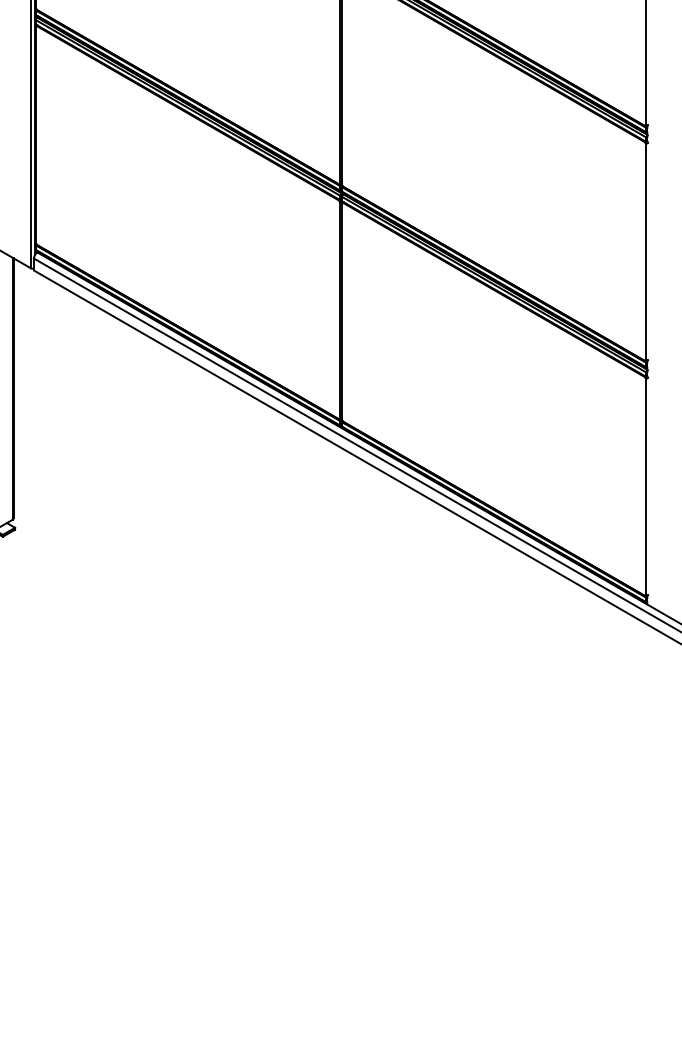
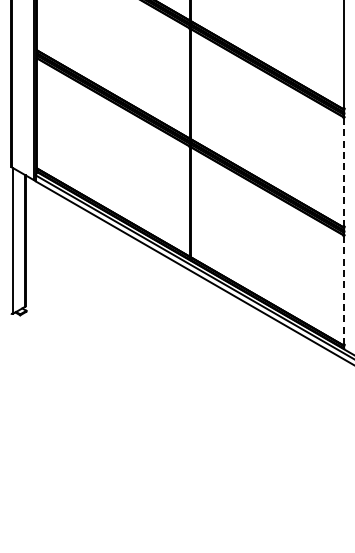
line: (645, 252) -> (343, 172), solid -> dashed
line: (645, 487) -> (343, 290), solid -> dashed

